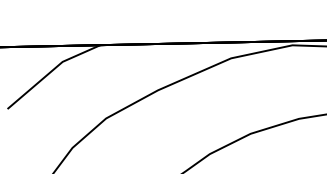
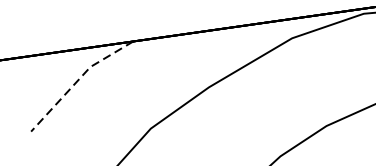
line: (51, 71) -> (78, 80), solid -> dashed

